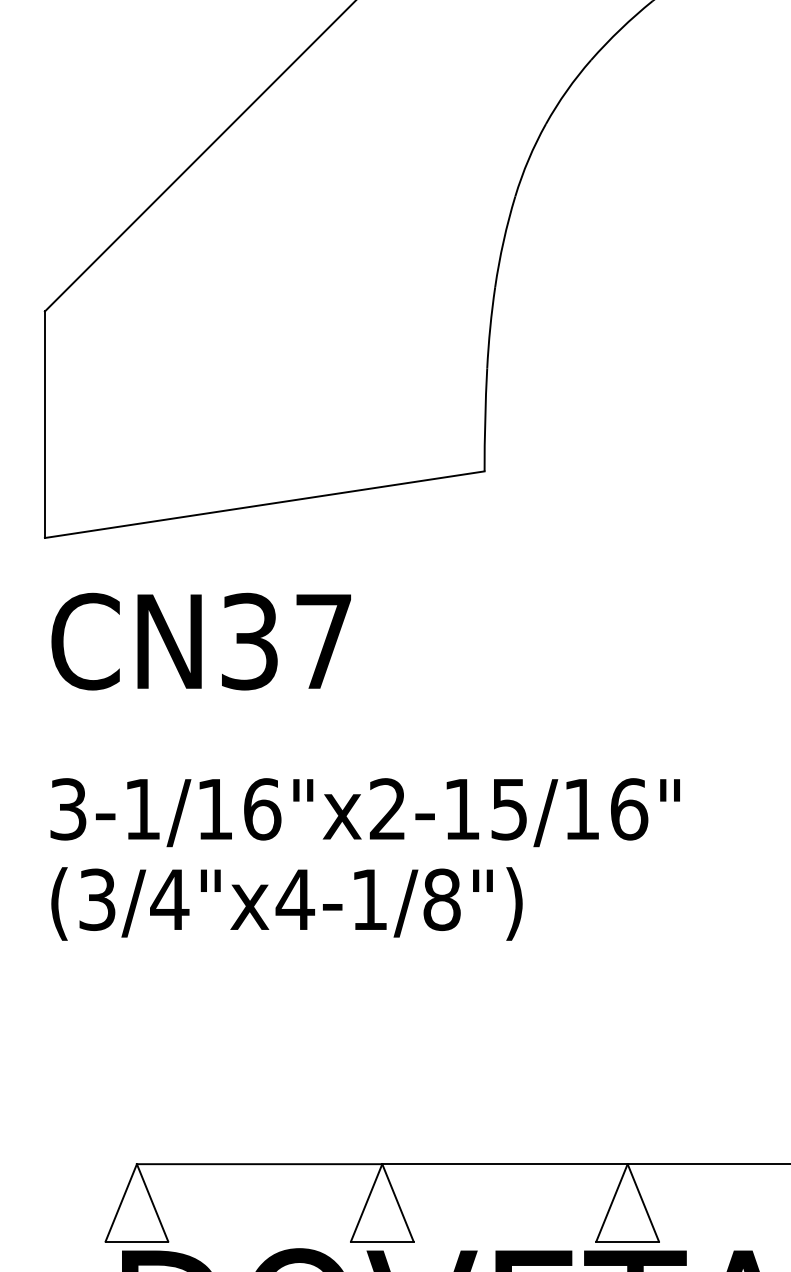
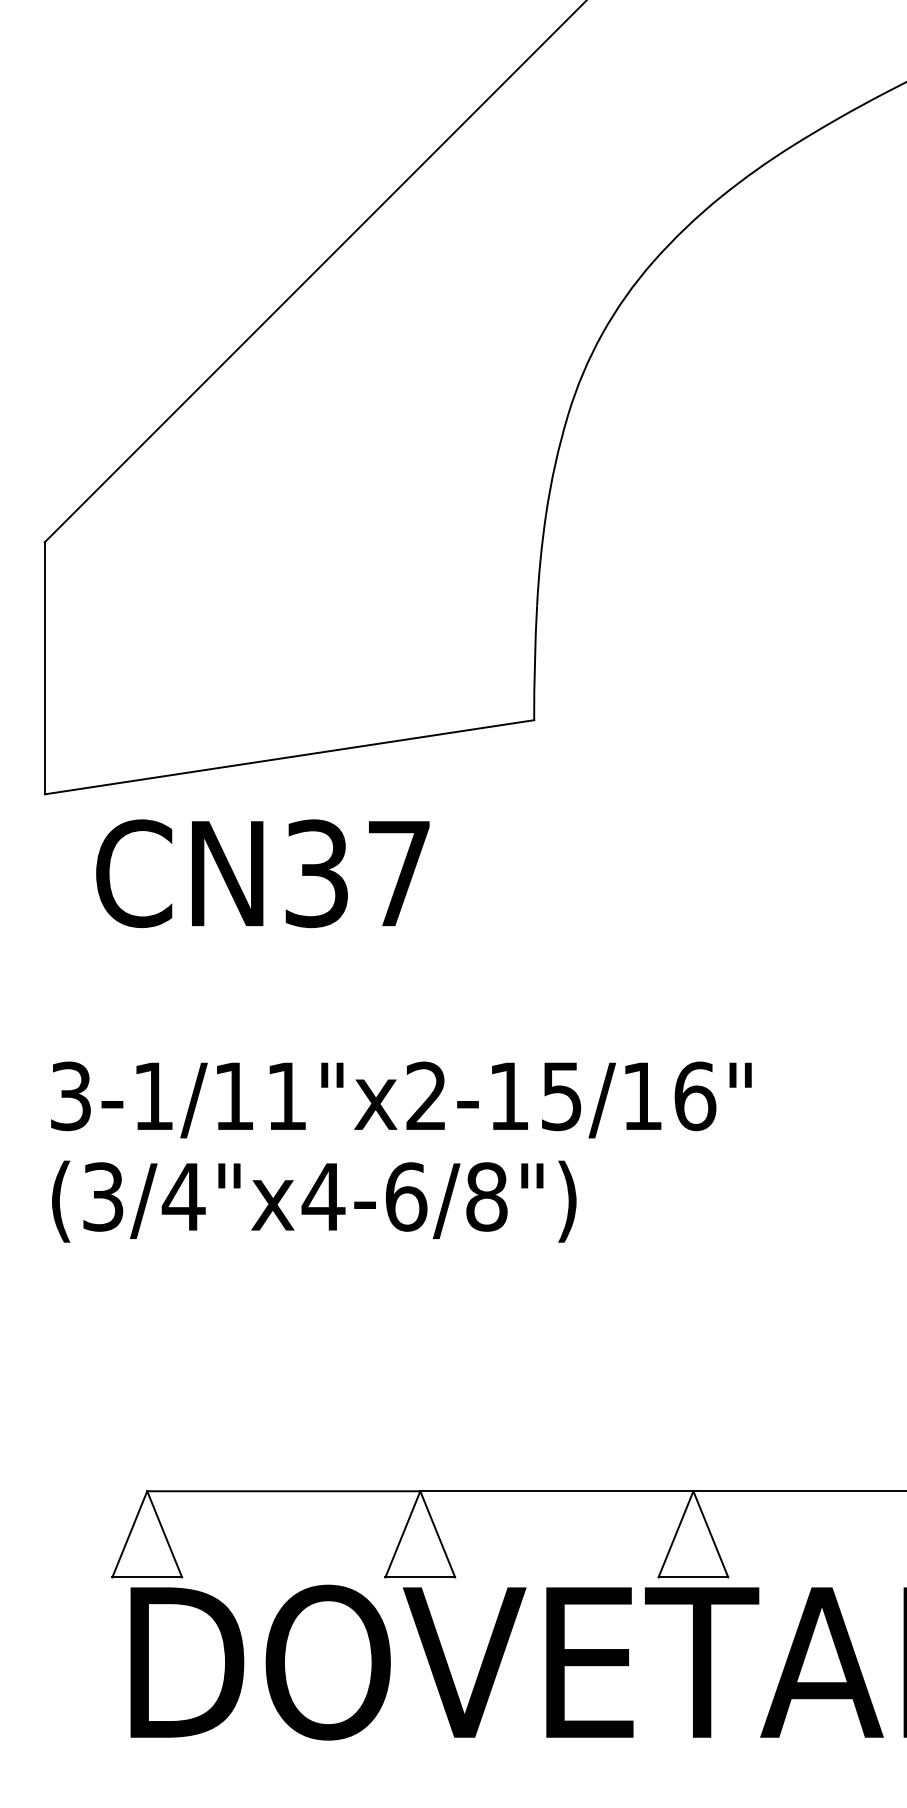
text: (200, 641) -> (262, 873), moved
text: (262, 809) -> (287, 1096), 3-1/16"x2-15/16" -> 3-1/11"x2-15/16"
text: (369, 899) -> (406, 1196), (3/4"x4-1/8") -> (3/4"x4-6/8")

